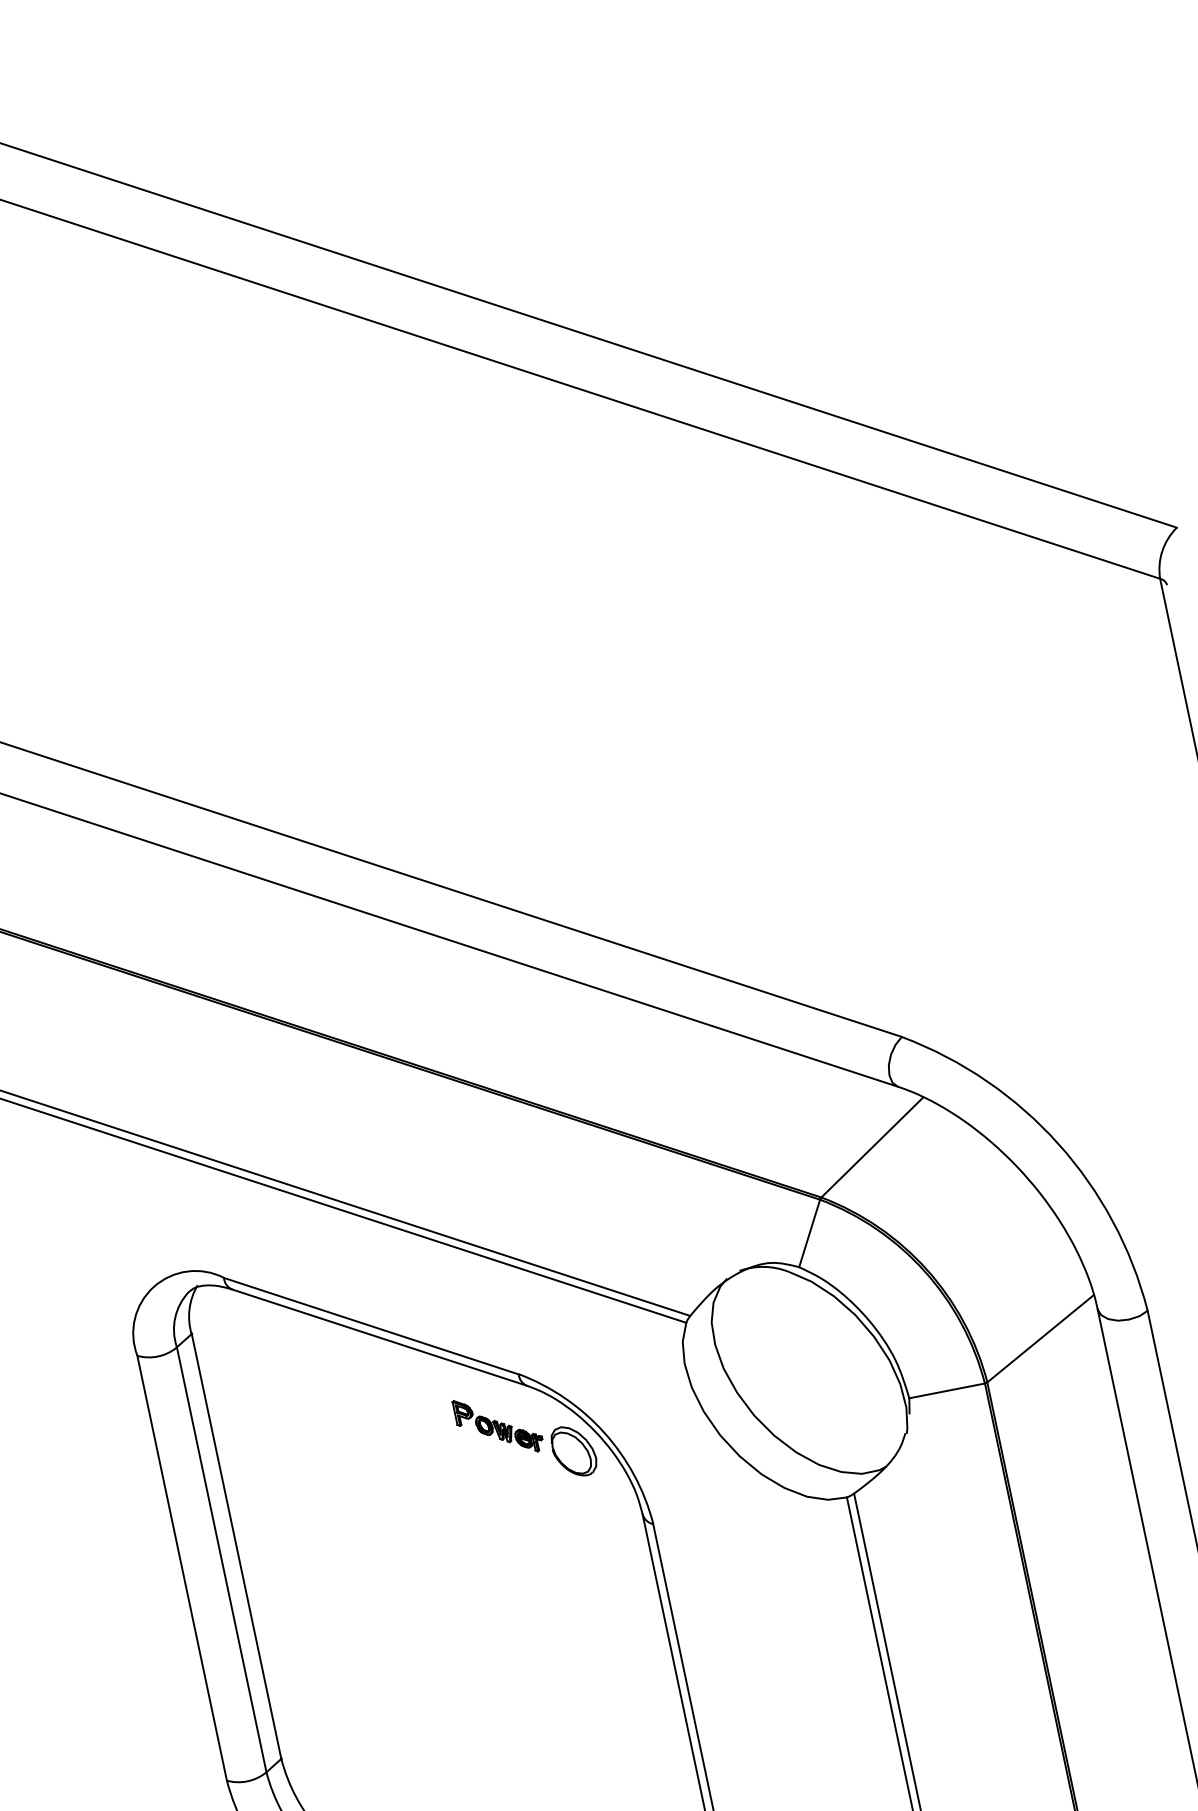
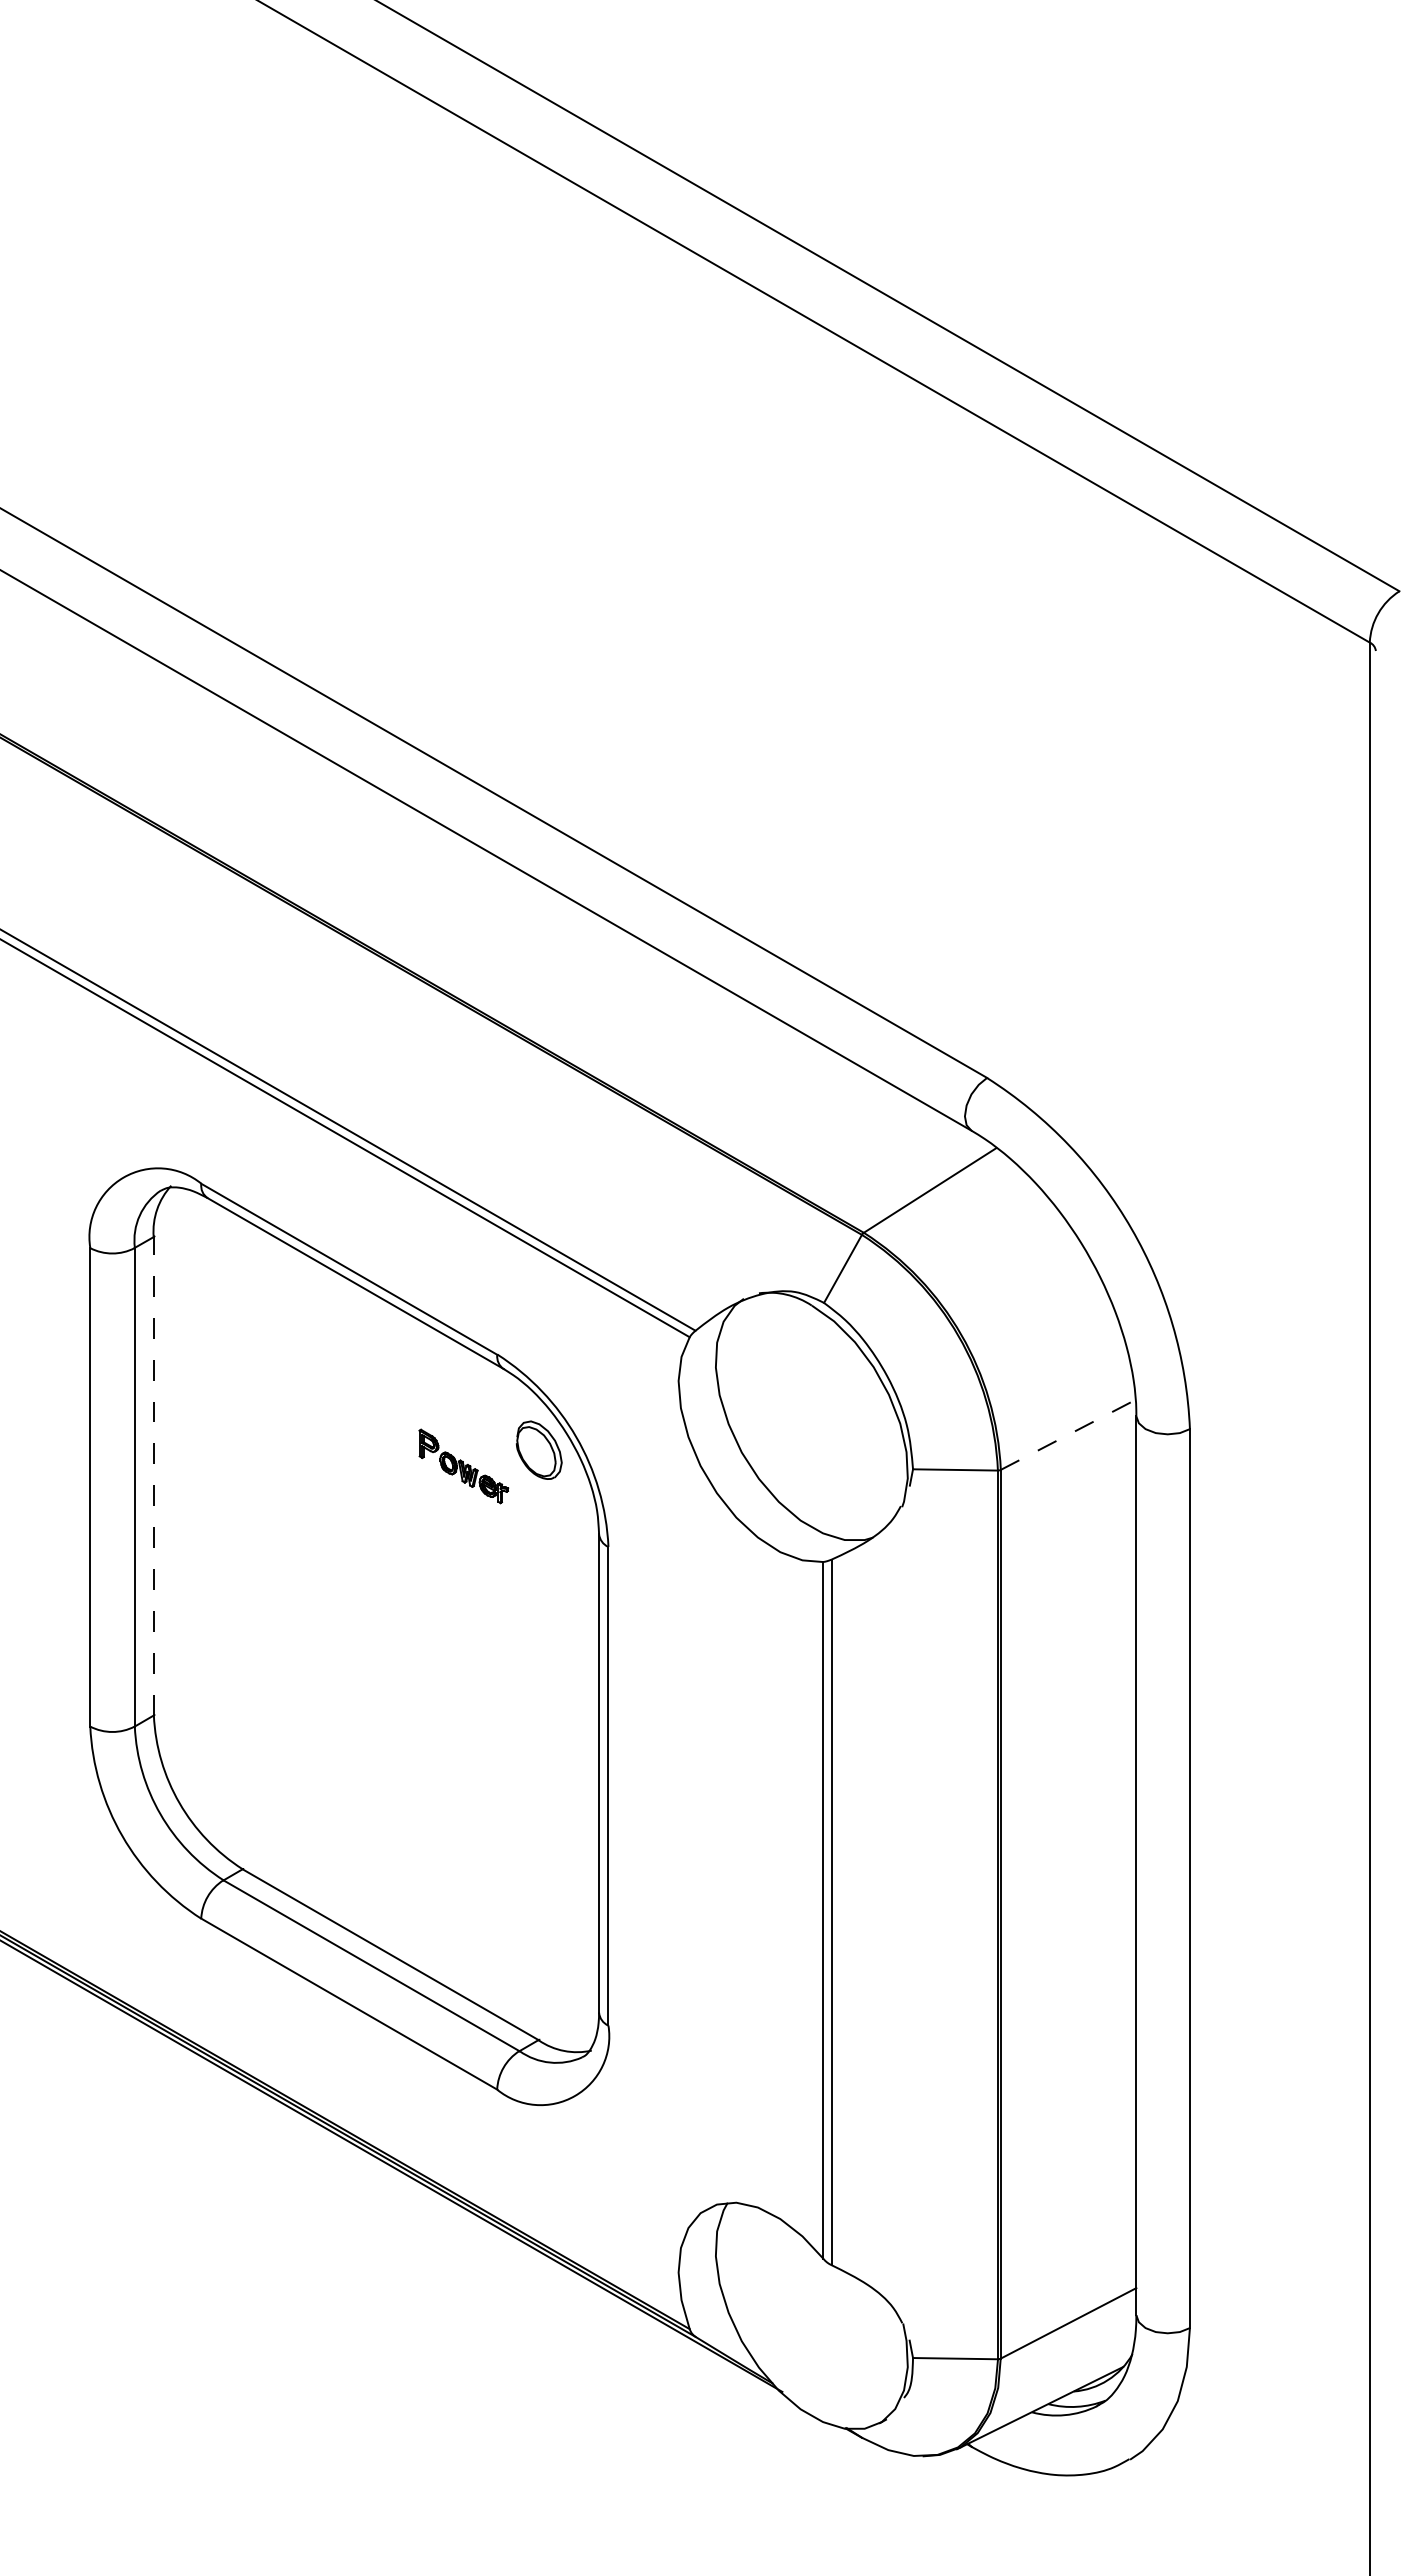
line: (1040, 1338) -> (1068, 1434), solid -> dashed
part: (498, 1425) -> (463, 1466), moved
line: (236, 1545) -> (153, 1475), solid -> dashed

